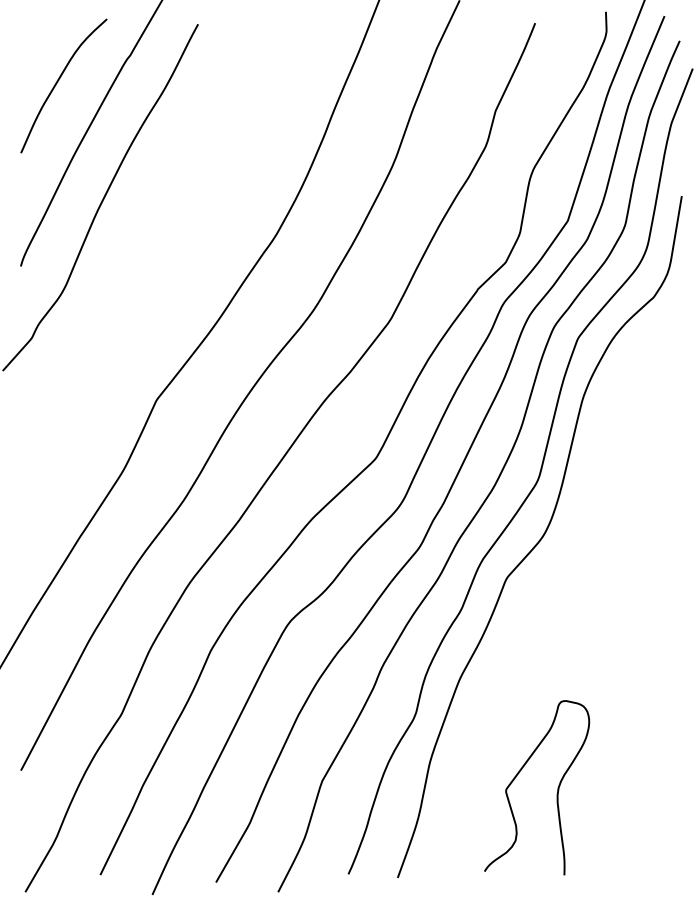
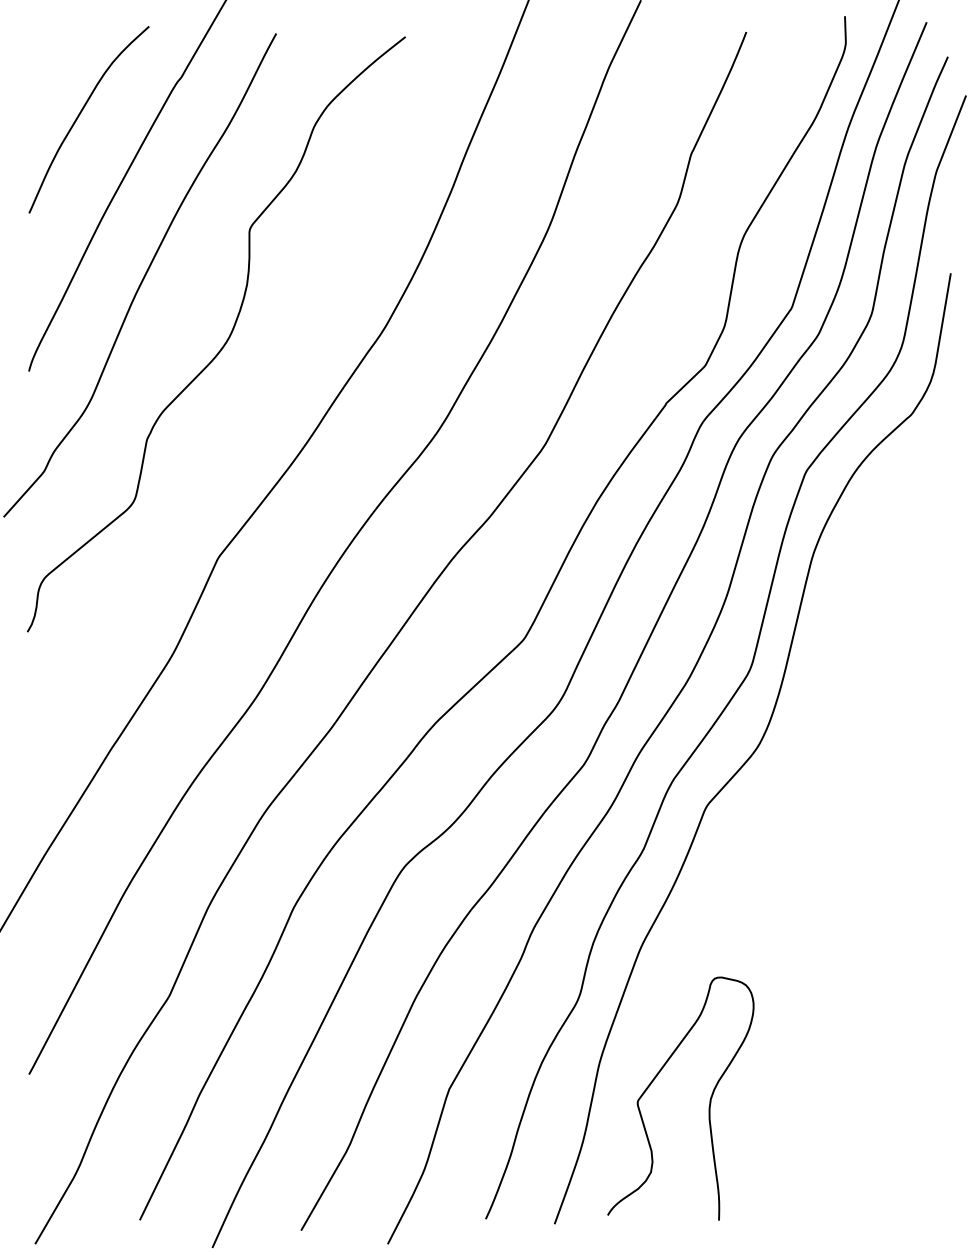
curve: (161, 245) -> (225, 341), added
curve: (557, 788) -> (709, 1099), moved

